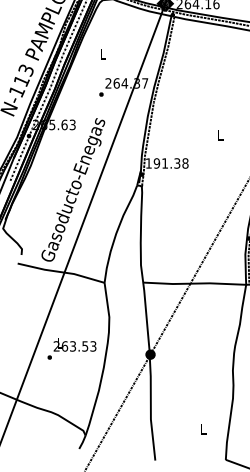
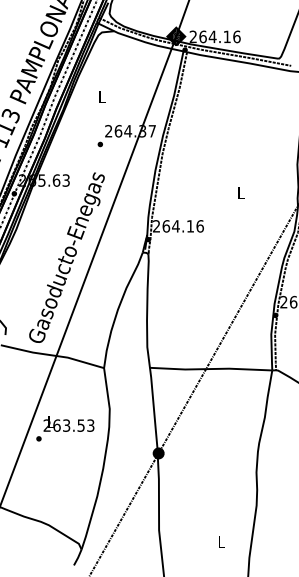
text: (167, 163) -> (178, 226), 191.38 -> 264.16
text: (72, 348) -> (65, 428), moved

